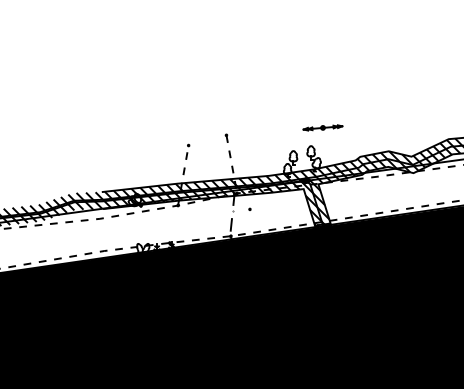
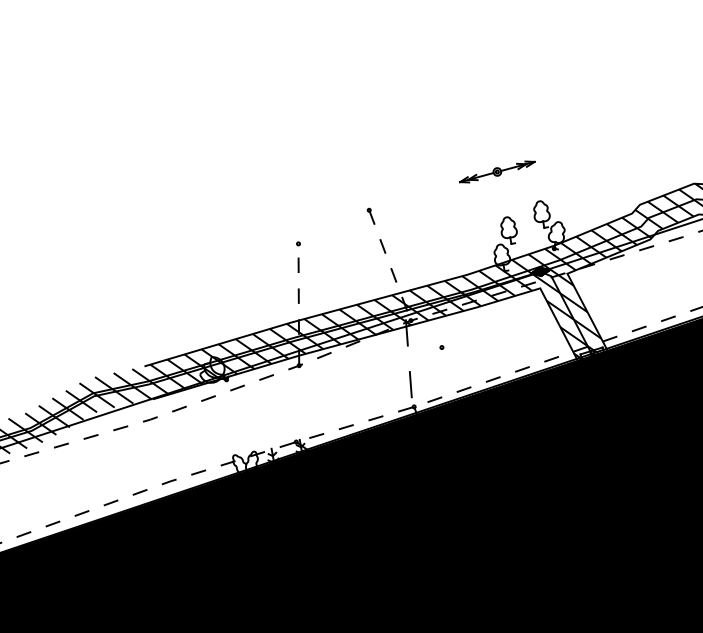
part: (322, 127) -> (496, 171), moved

